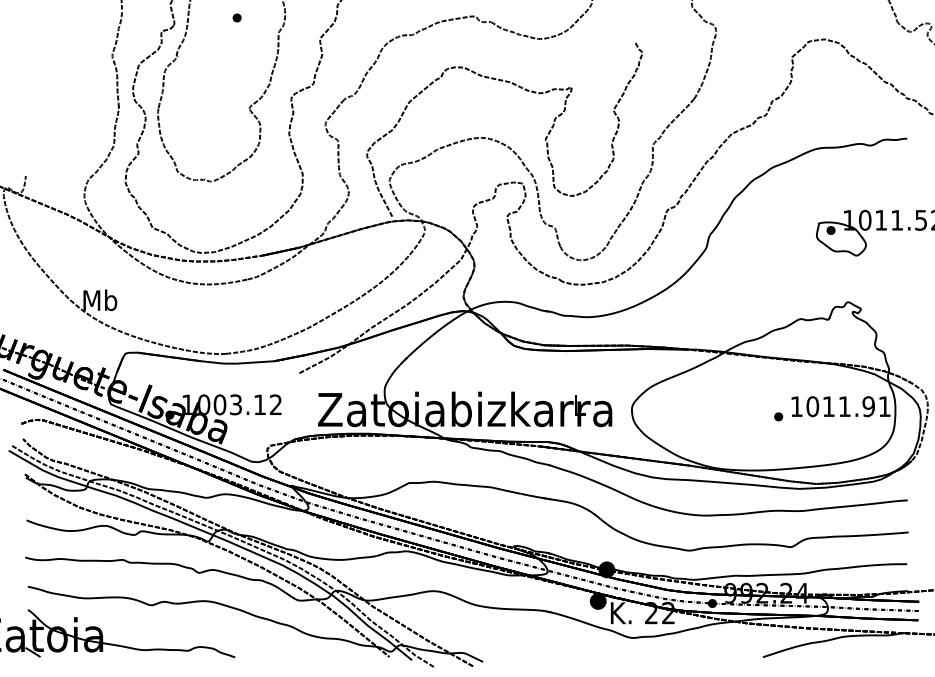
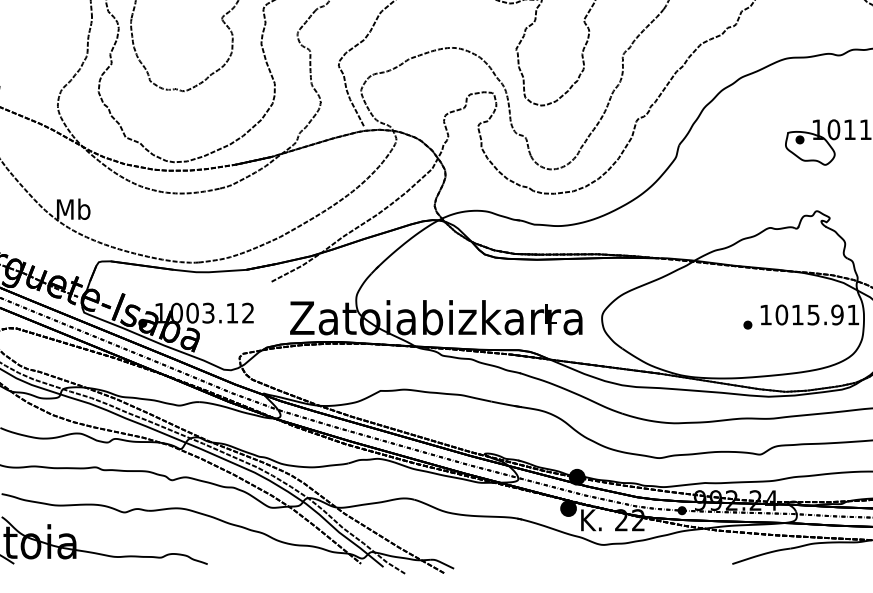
text: (844, 406) -> (813, 314), 1011.91 -> 1015.91

